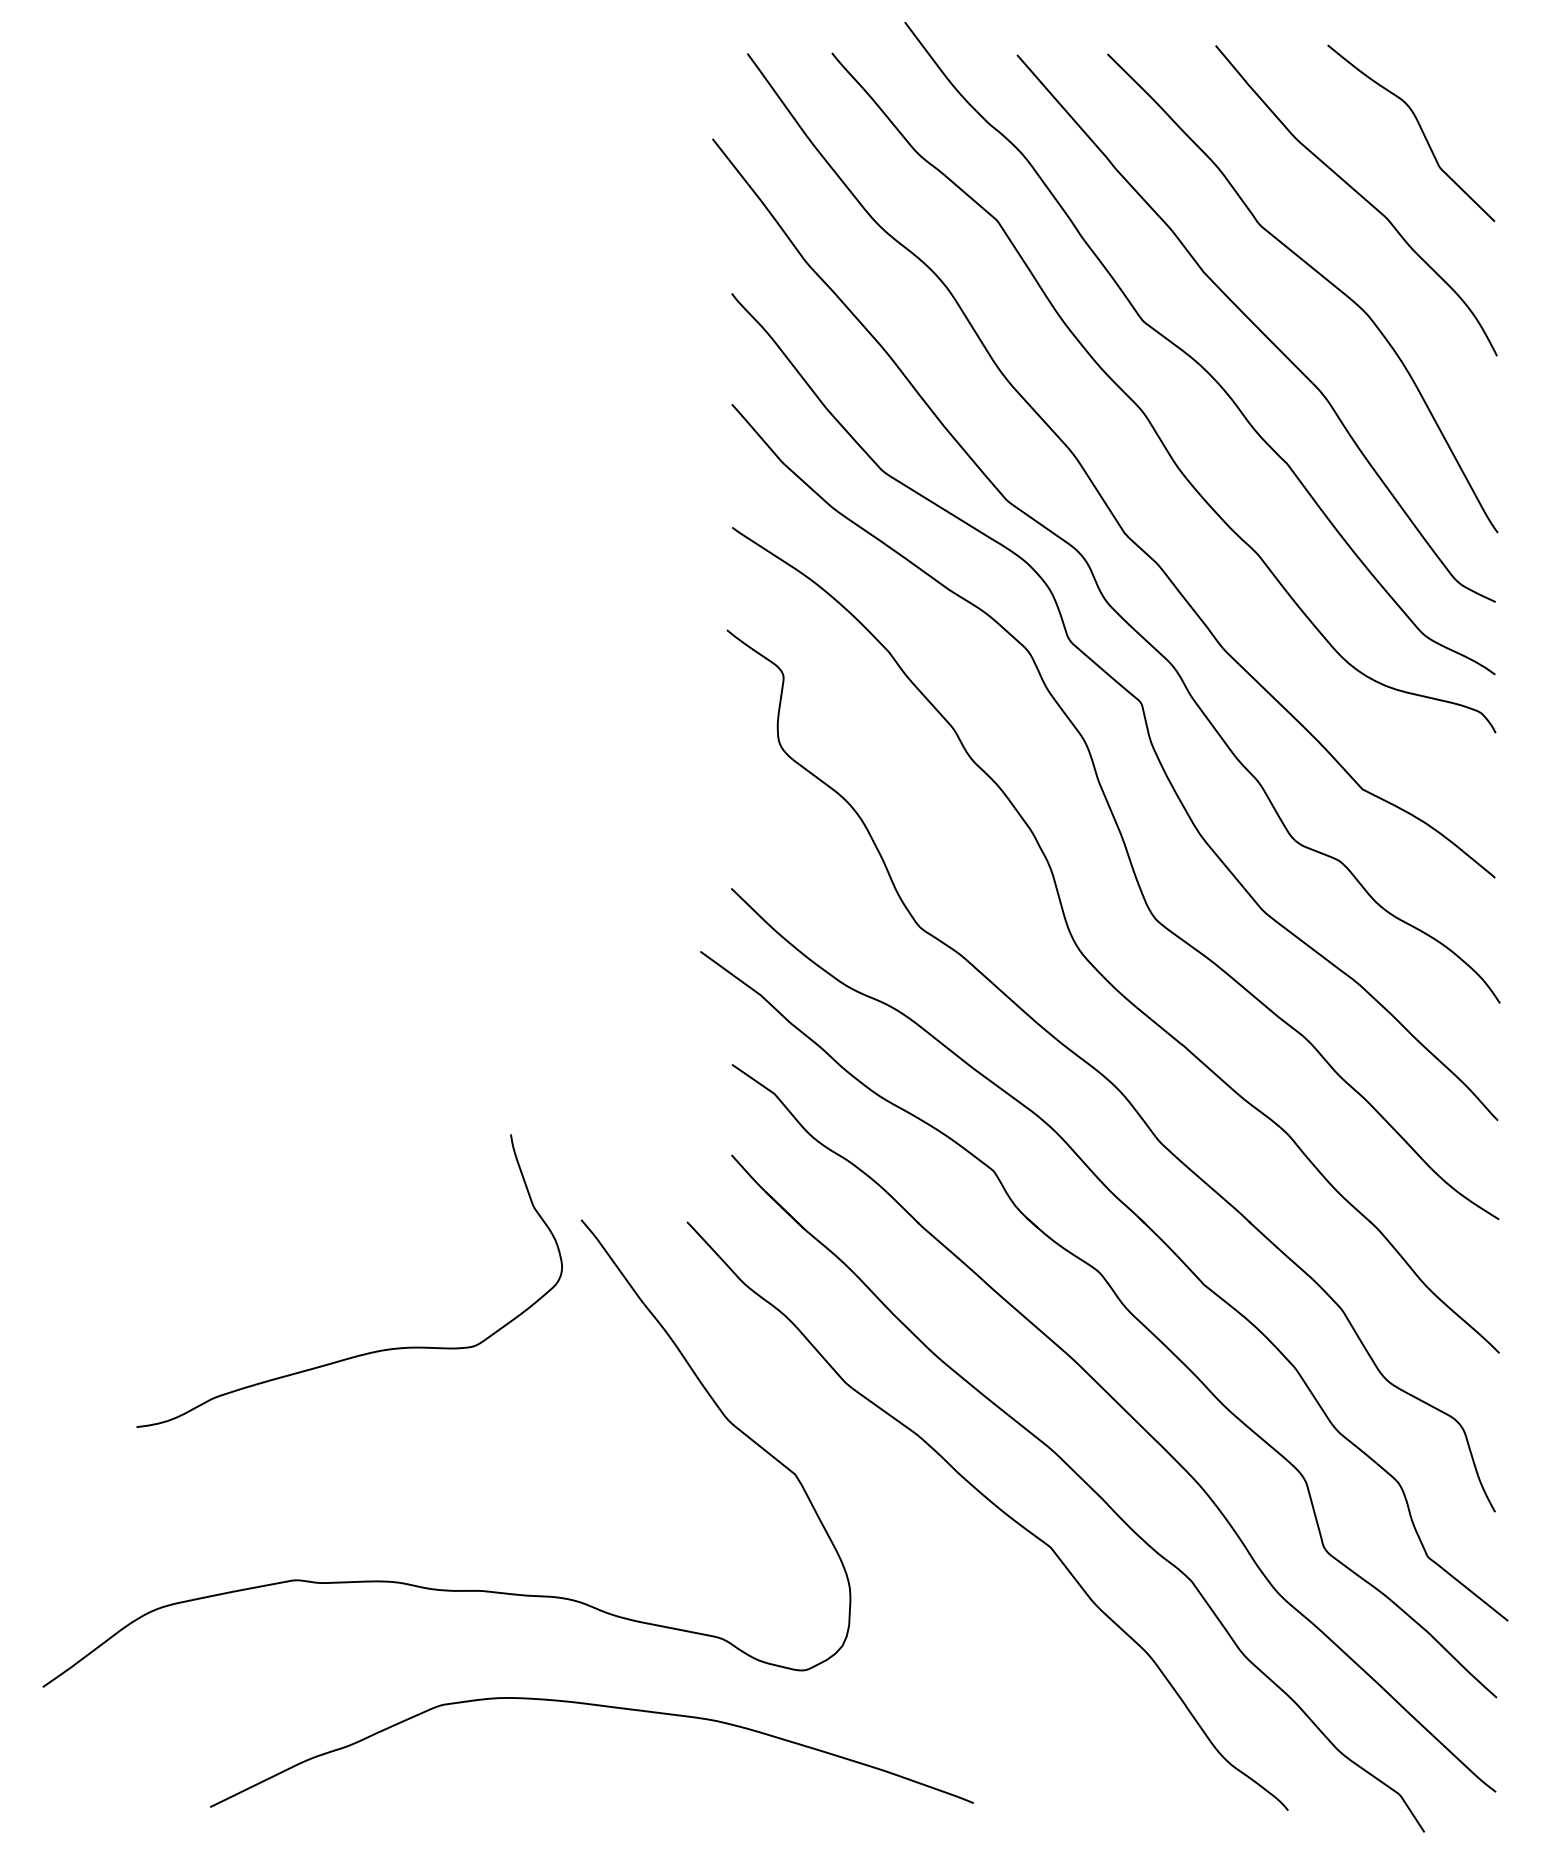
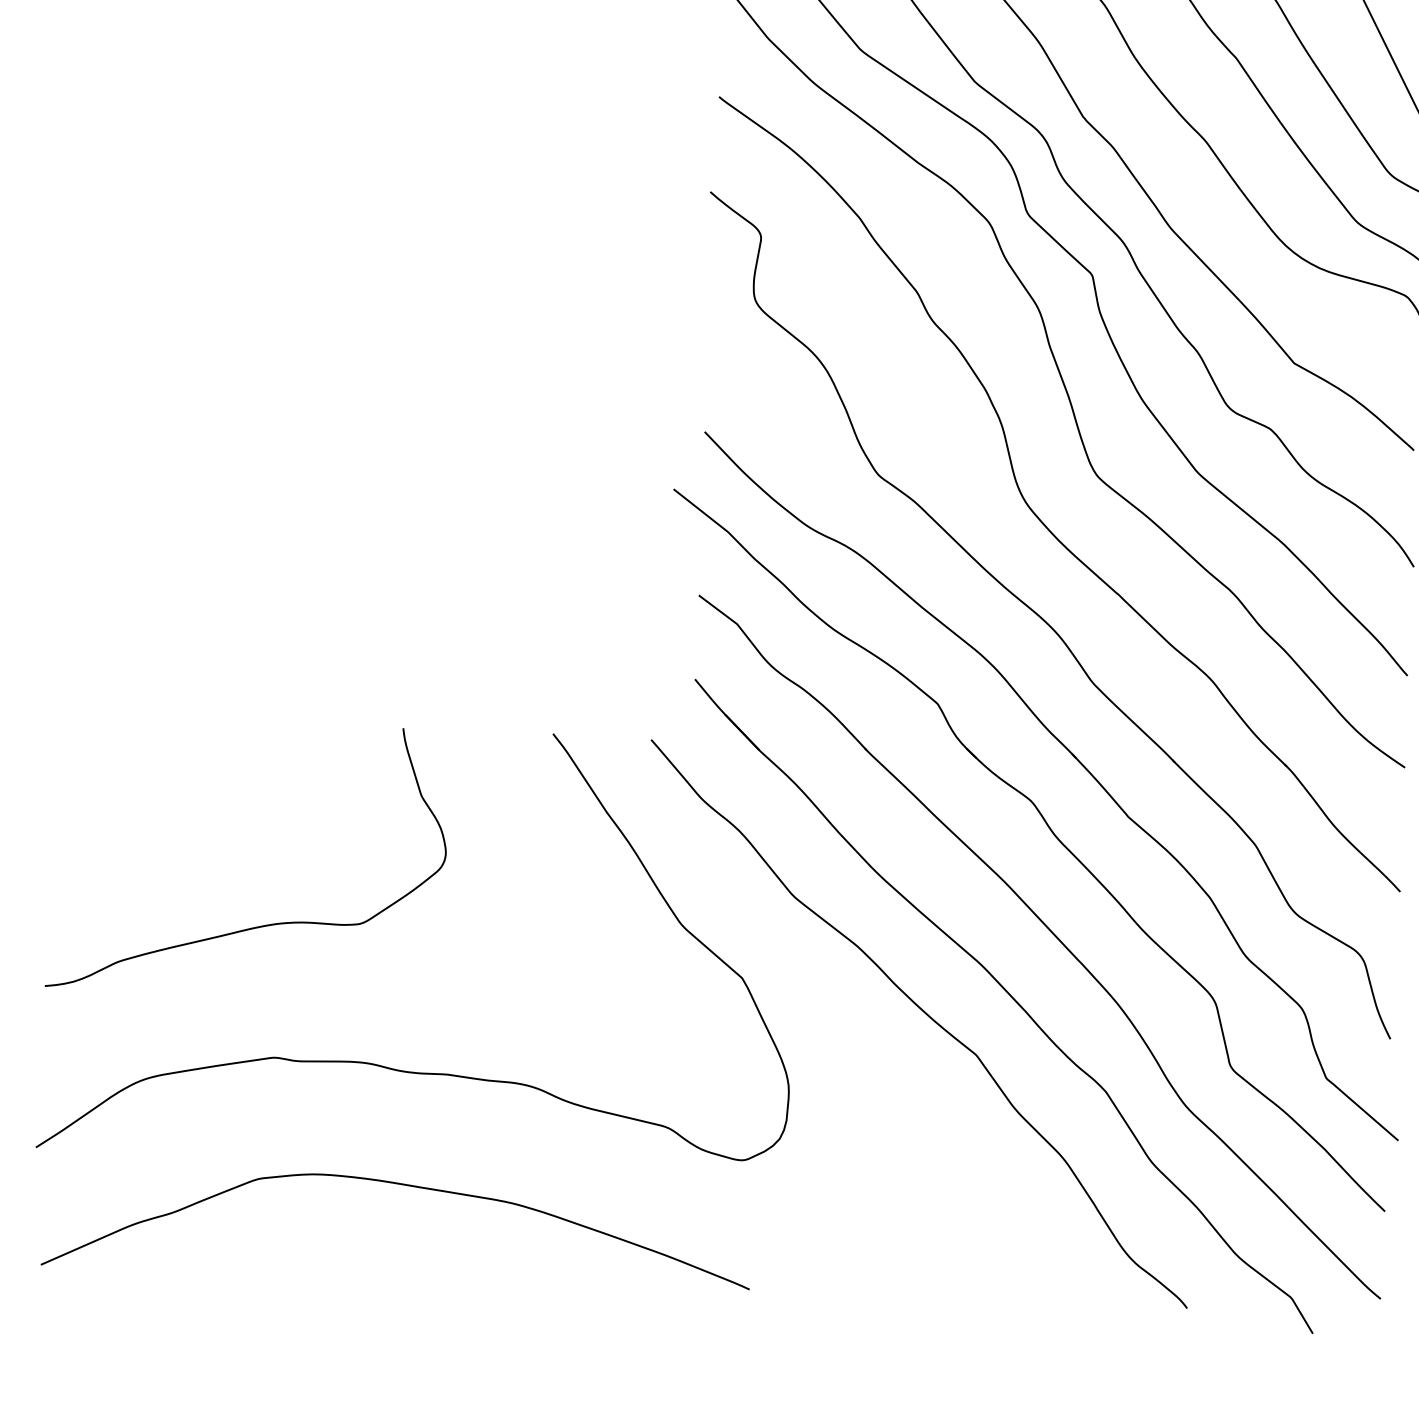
curve: (367, 1352) -> (262, 925), moved
curve: (597, 1706) -> (404, 1185), moved

